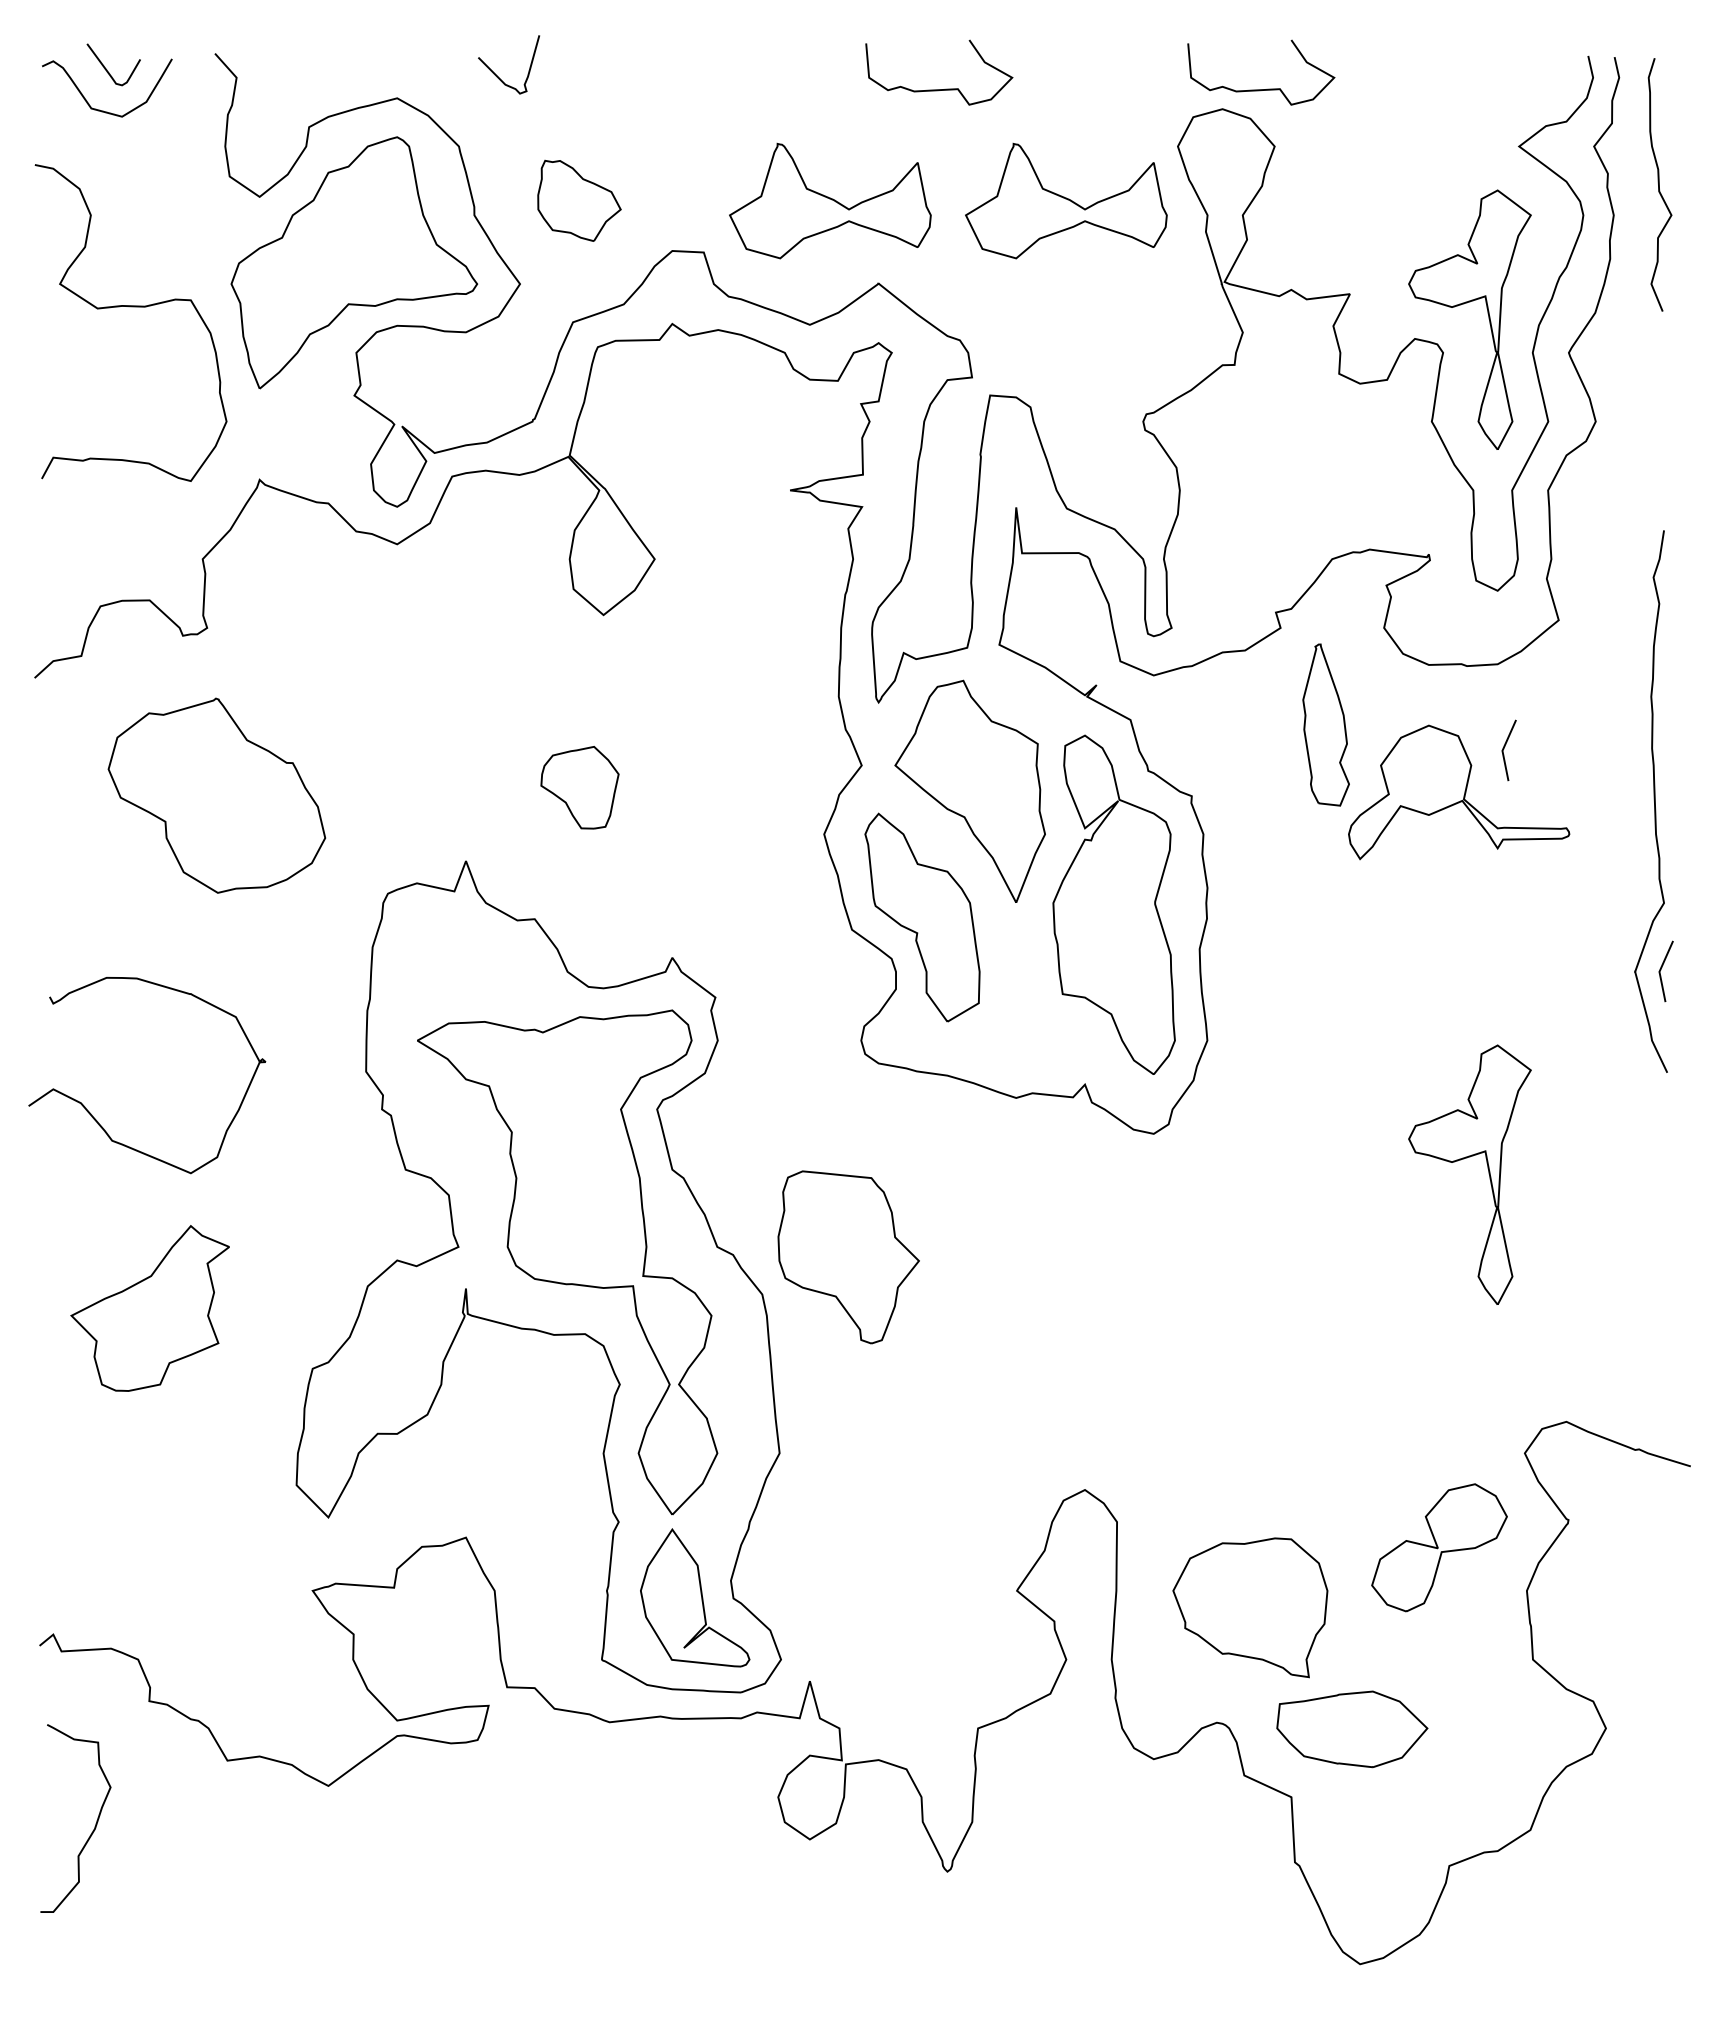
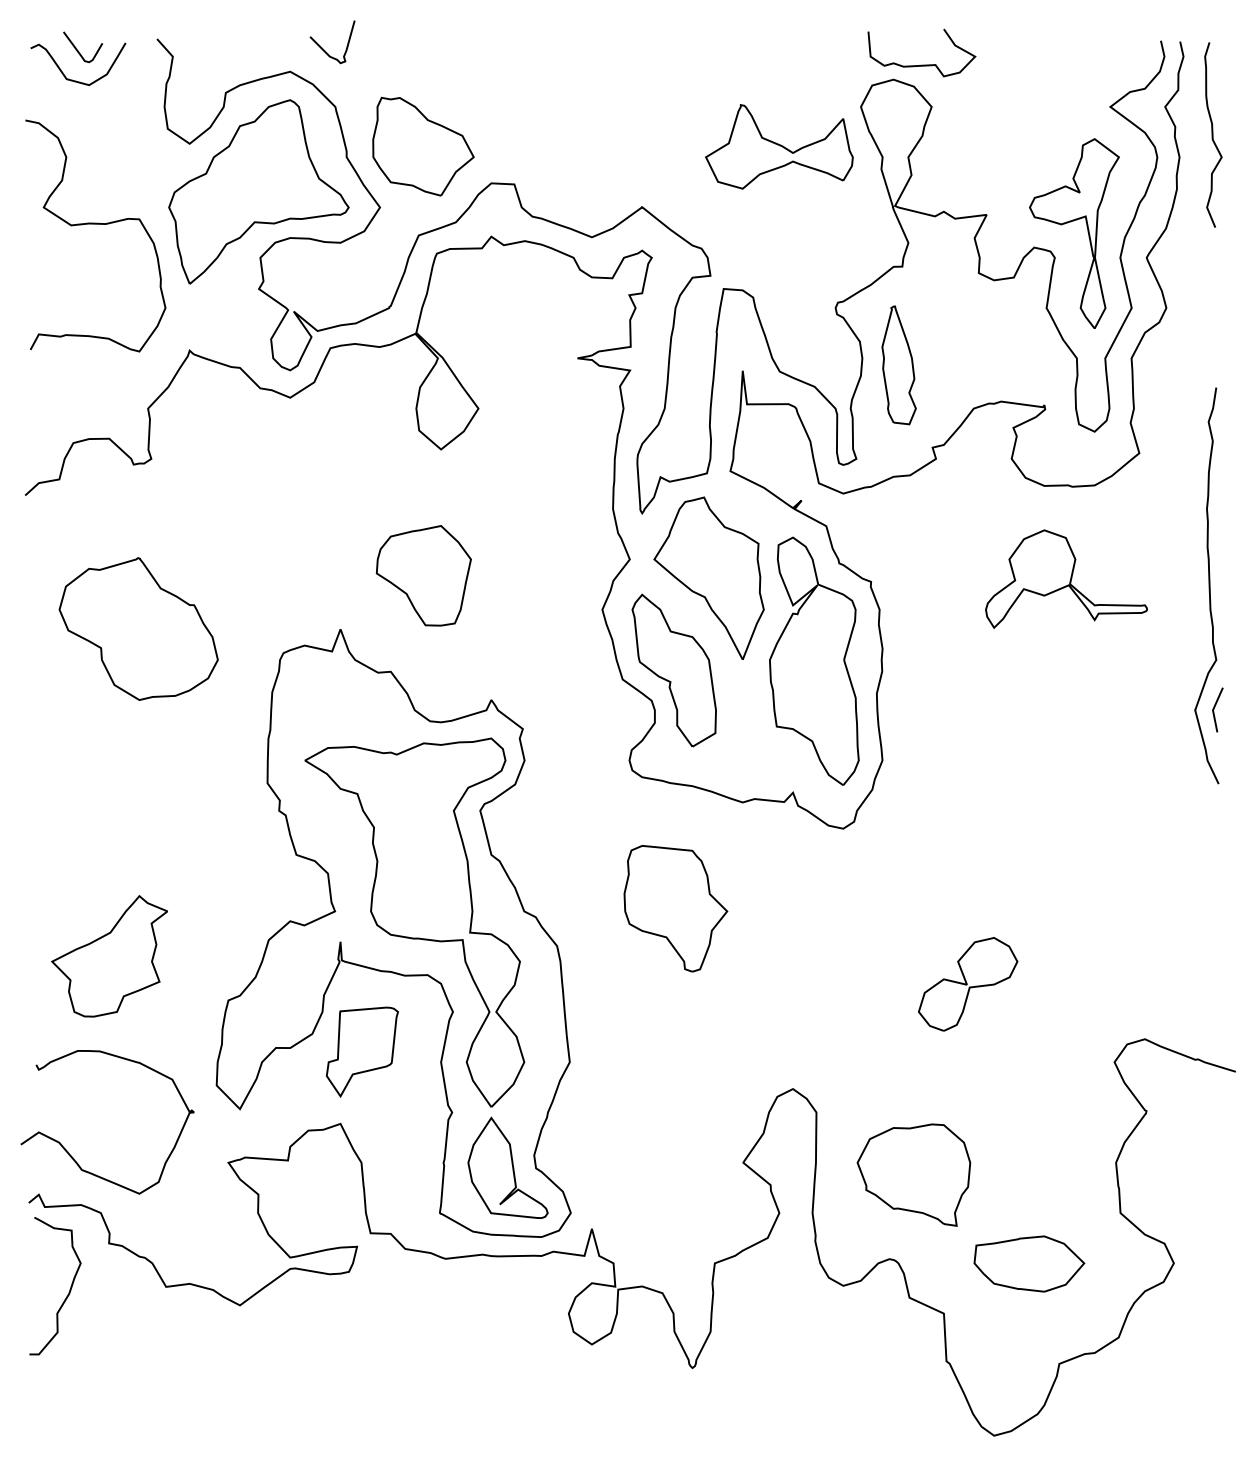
curve: (497, 75) -> (324, 49), moved
curve: (939, 89) -> (686, 65), removed
part: (579, 200) -> (423, 146), size x1.67
part: (830, 200) -> (606, 146), removed
part: (1325, 724) -> (898, 364), moved
line: (1504, 749) -> (1099, 547), removed
part: (579, 787) -> (423, 575), size x1.67
part: (216, 795) -> (138, 628), moved
curve: (97, 1120) -> (71, 1155), moved
part: (1464, 1159) -> (1070, 847), removed
part: (848, 1257) -> (675, 908), moved
part: (495, 1439) -> (362, 1052), added
part: (1439, 1547) -> (968, 984), moved
part: (1352, 1729) -> (1029, 1264), moved
curve: (95, 1823) -> (69, 1289), moved

